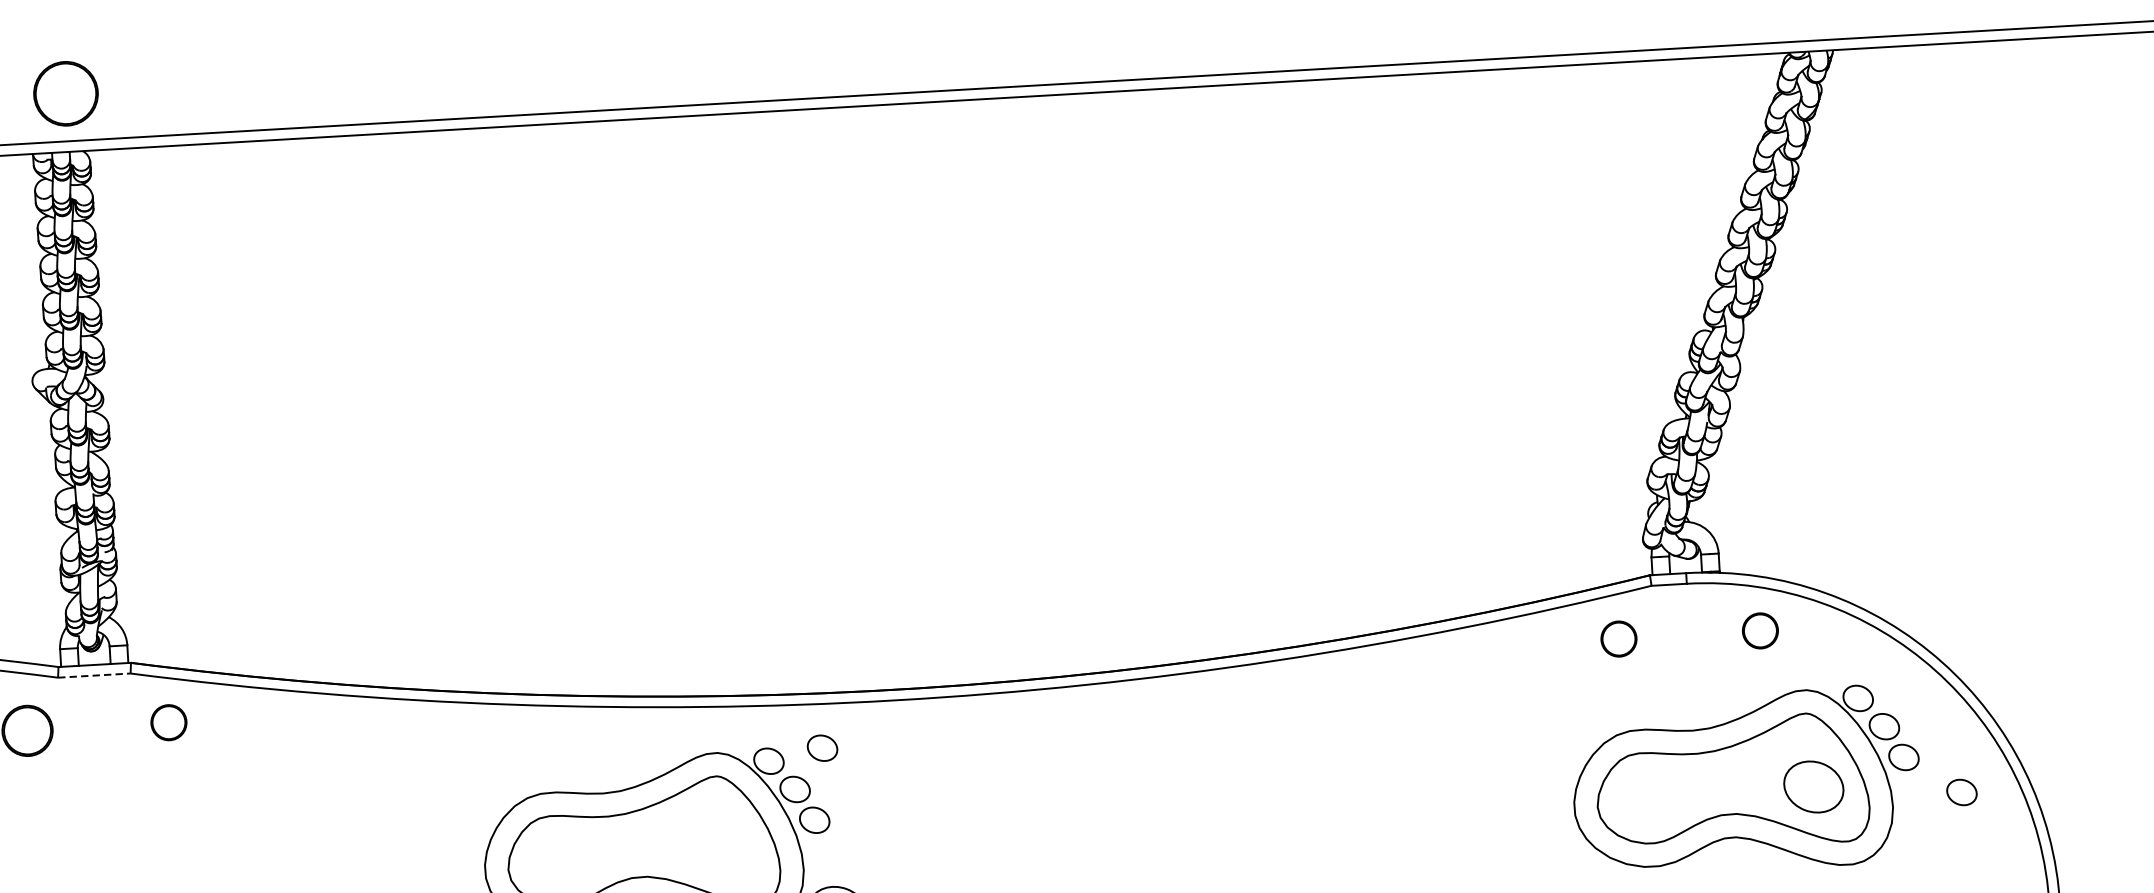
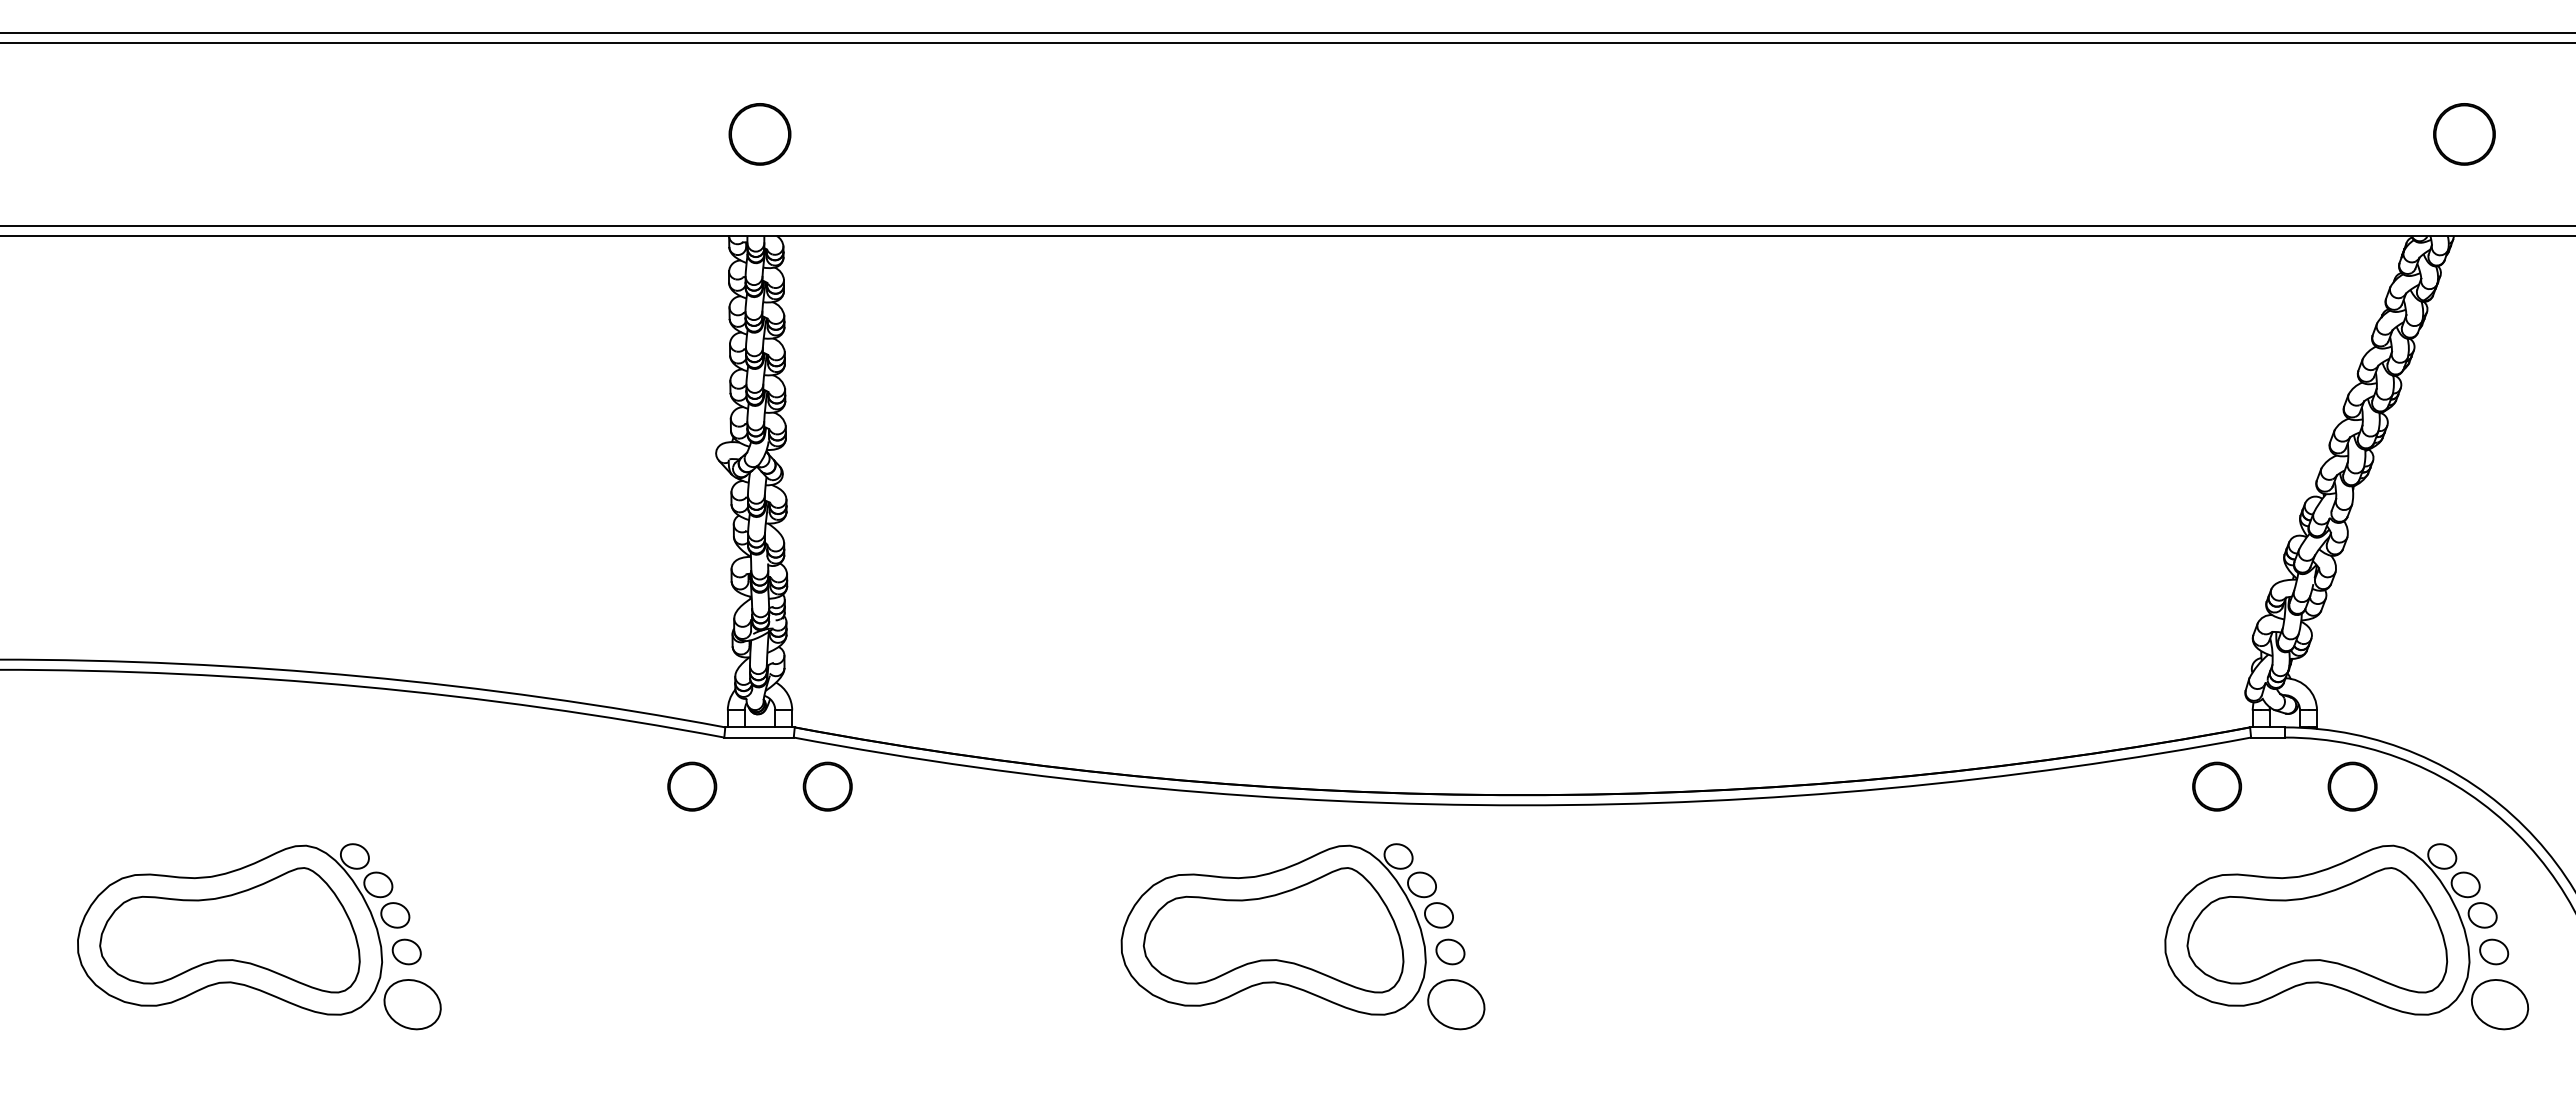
part: (65, 93) -> (759, 134), moved
part: (1760, 630) -> (2352, 786), size x1.43
part: (1618, 638) -> (2216, 786), size x1.43
line: (94, 675) -> (759, 737), dashed -> solid
part: (168, 722) -> (827, 786), size x1.43
part: (822, 747) -> (1450, 951), moved
part: (1814, 786) -> (2500, 1004), moved
part: (1962, 791) -> (2494, 951), moved

